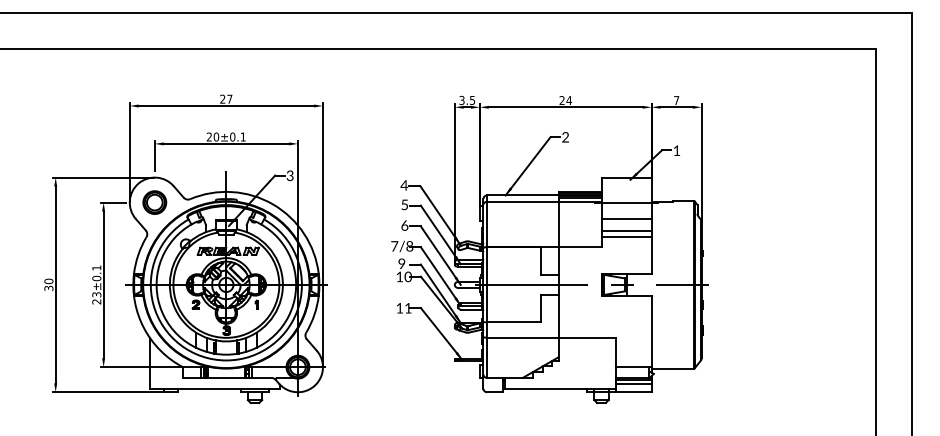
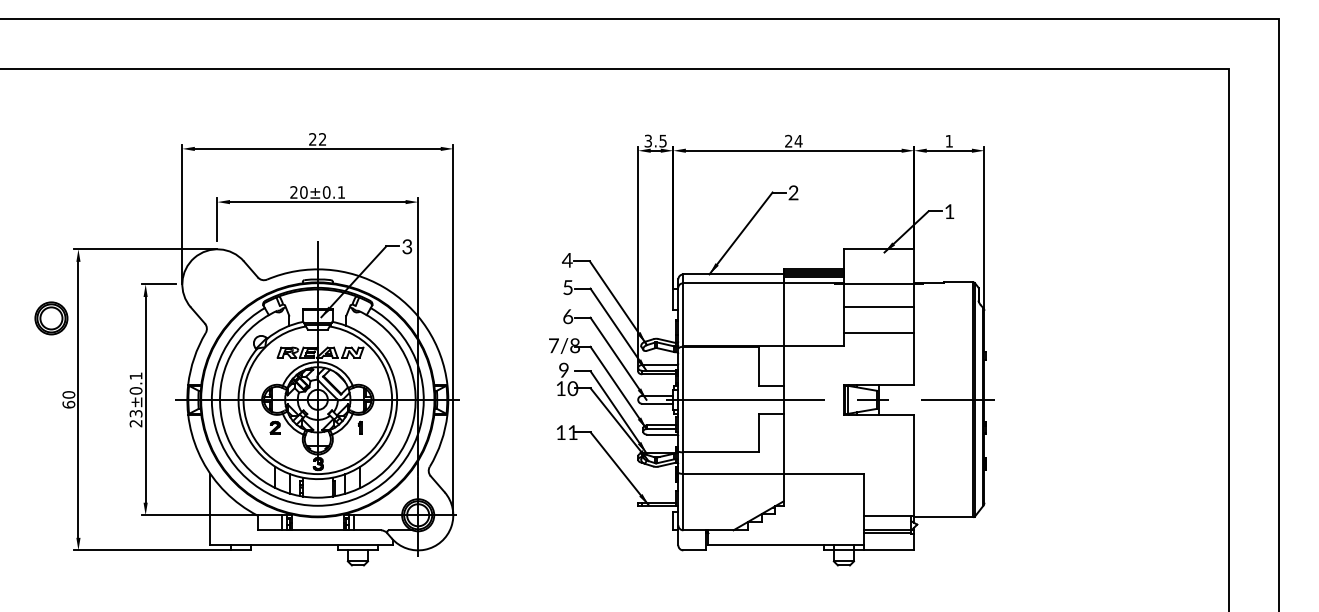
text: (229, 99) -> (322, 139), 27 -> 22
text: (676, 100) -> (948, 141), 7 -> 1
part: (154, 202) -> (51, 318), moved
line: (626, 230) -> (878, 323), removed
text: (48, 288) -> (68, 404), 30 -> 60
line: (633, 383) -> (889, 538), removed

